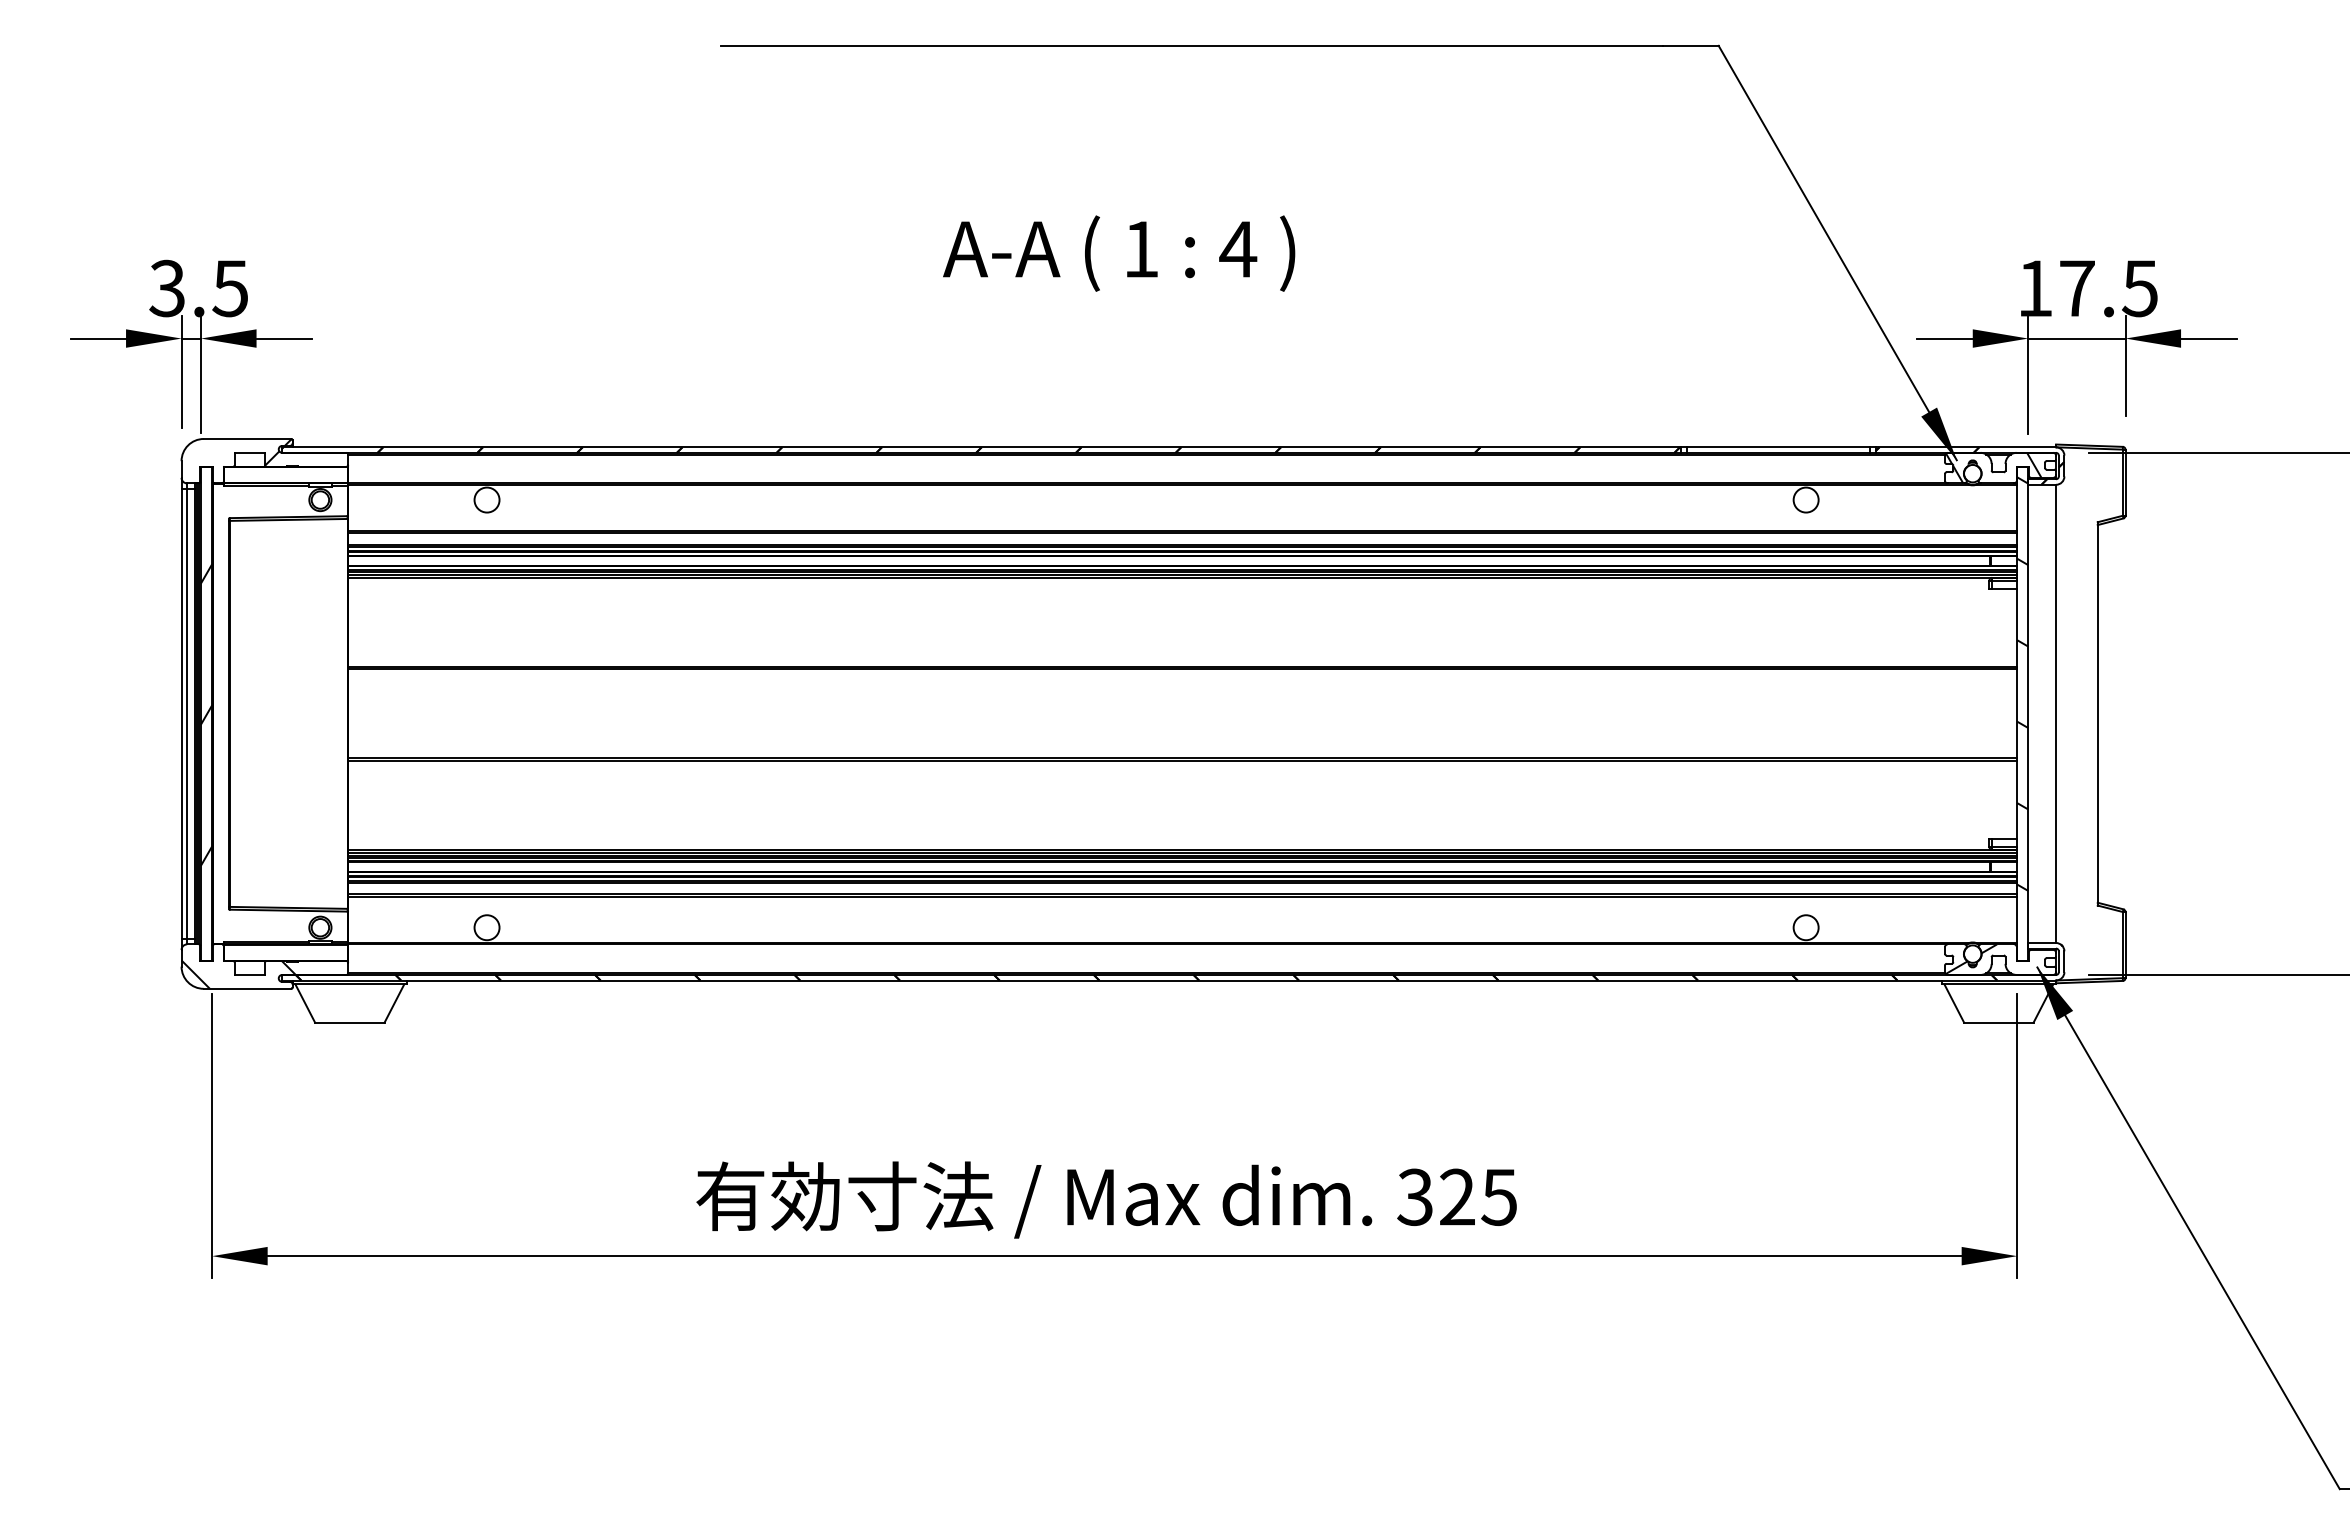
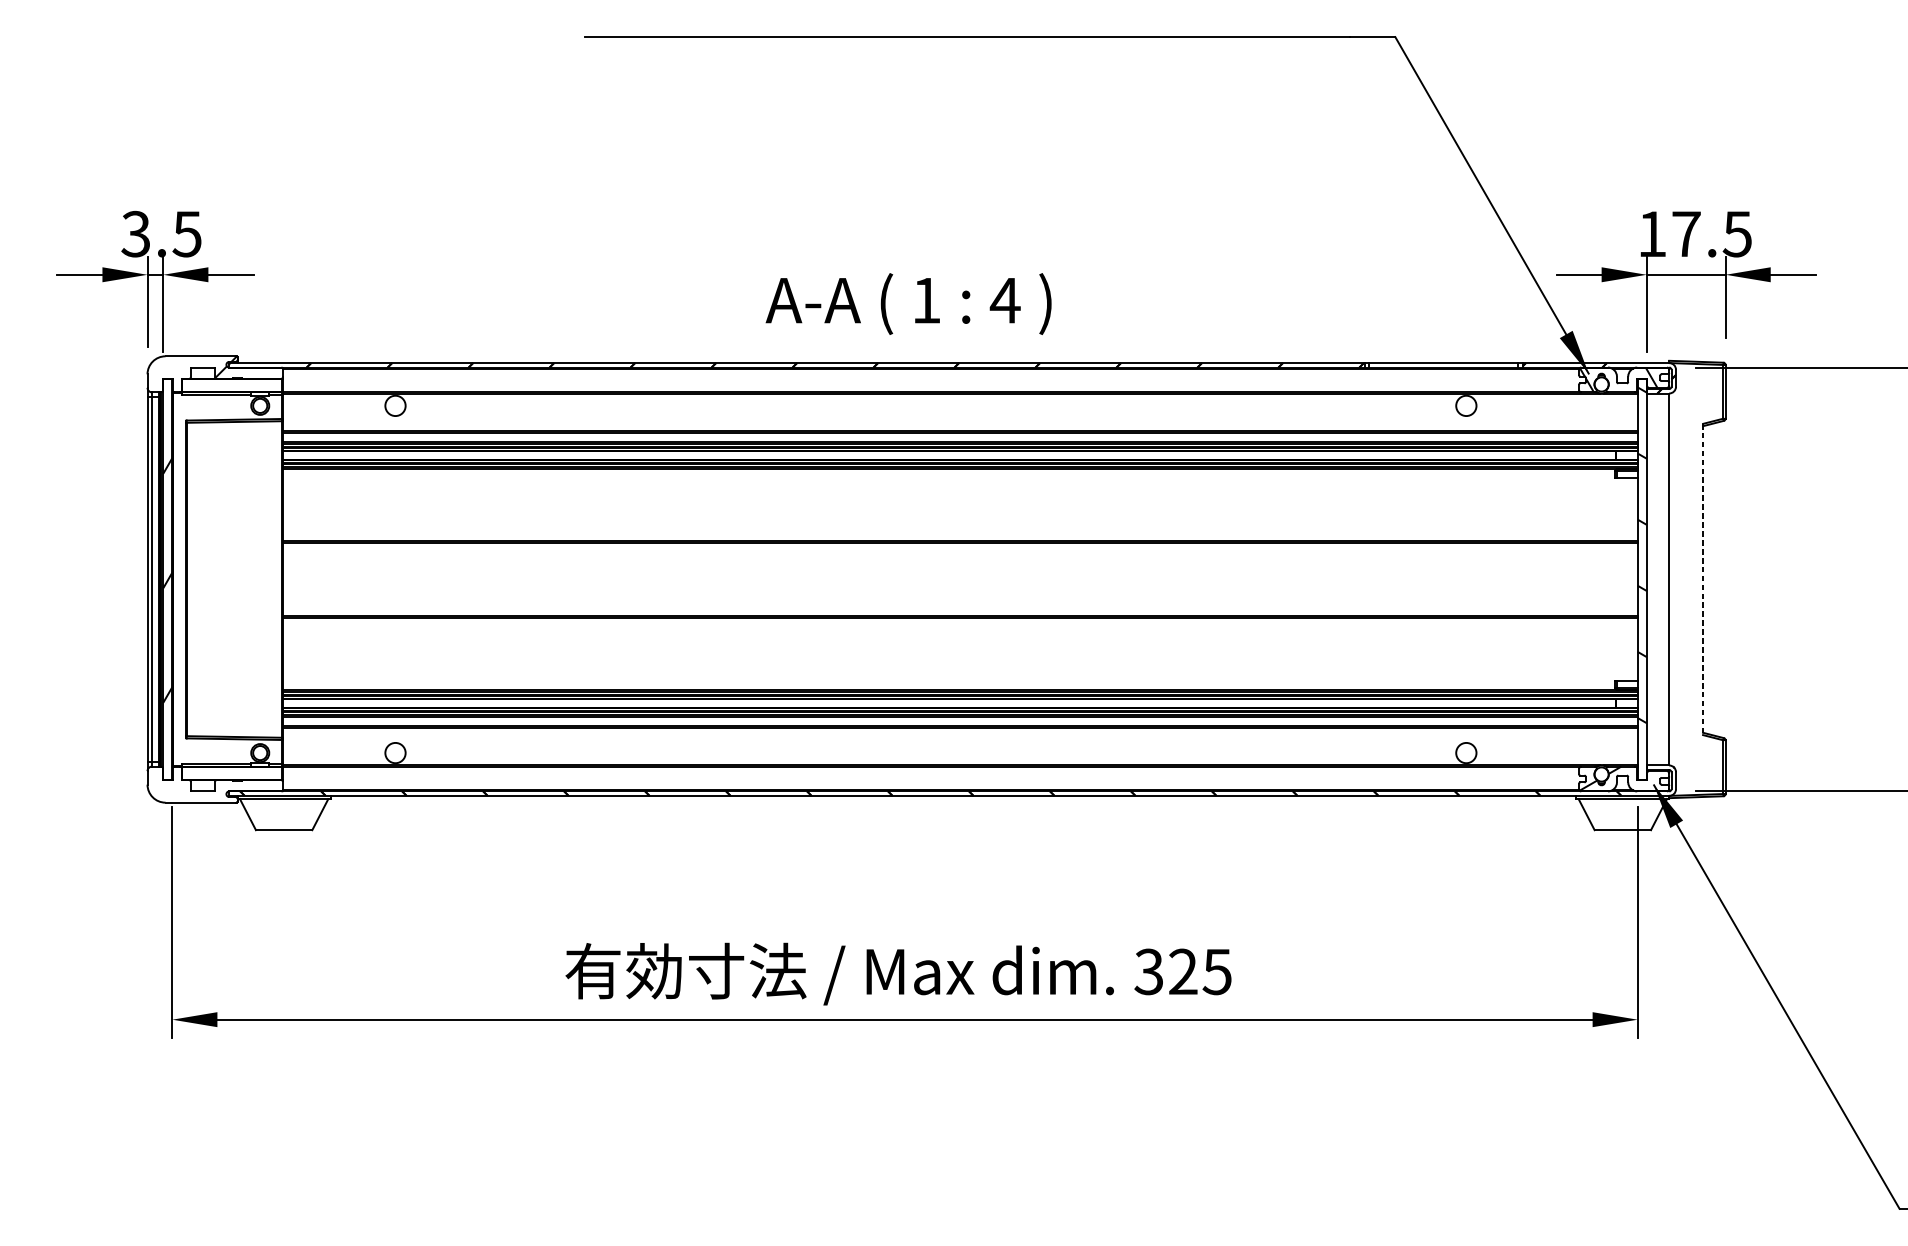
text: (1119, 253) -> (908, 303), moved
line: (2097, 713) -> (1702, 579), solid -> dashed
hatch: (238, 974) -> (193, 791), removed

